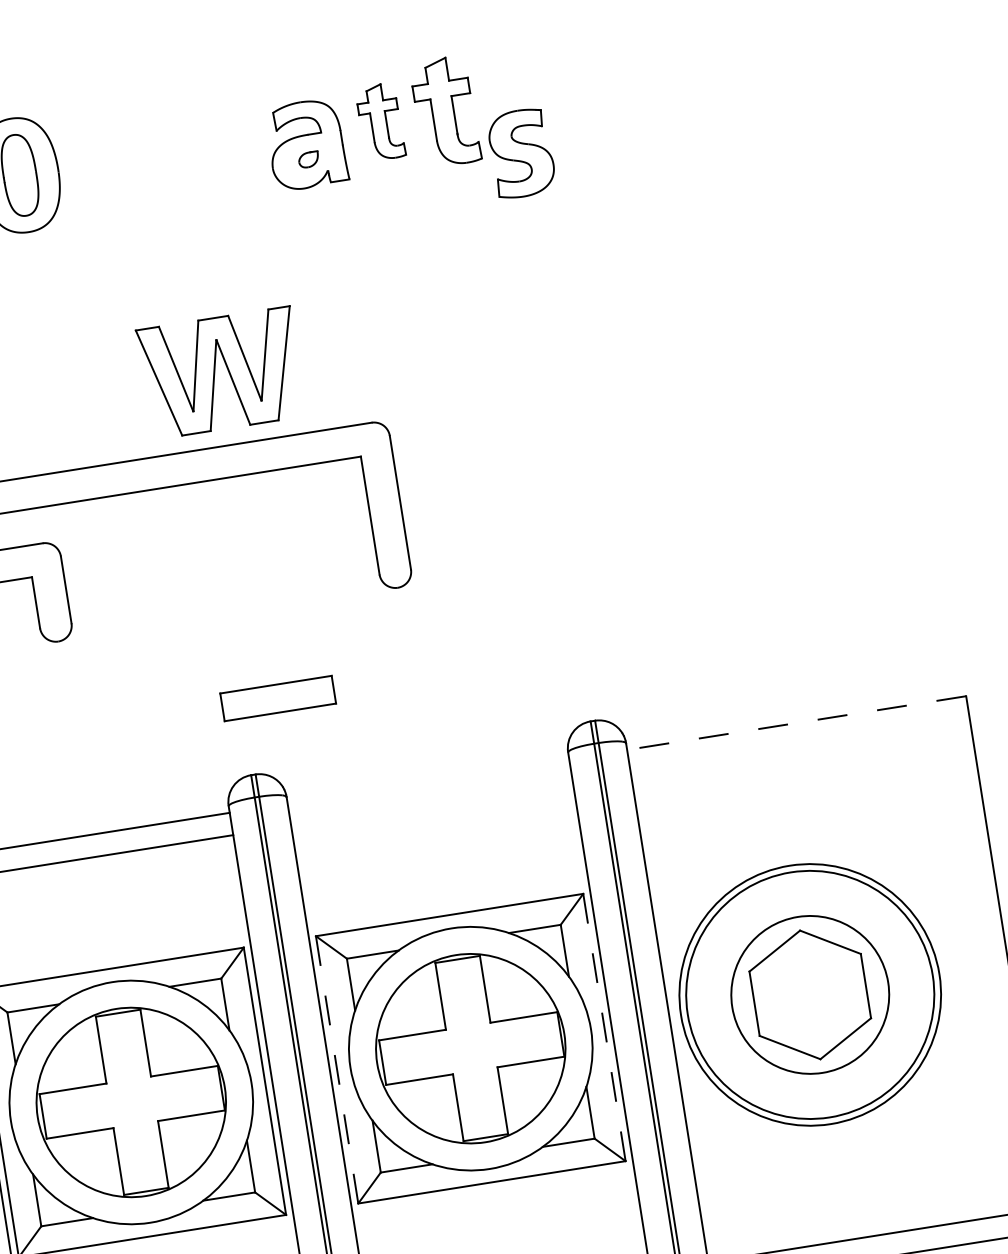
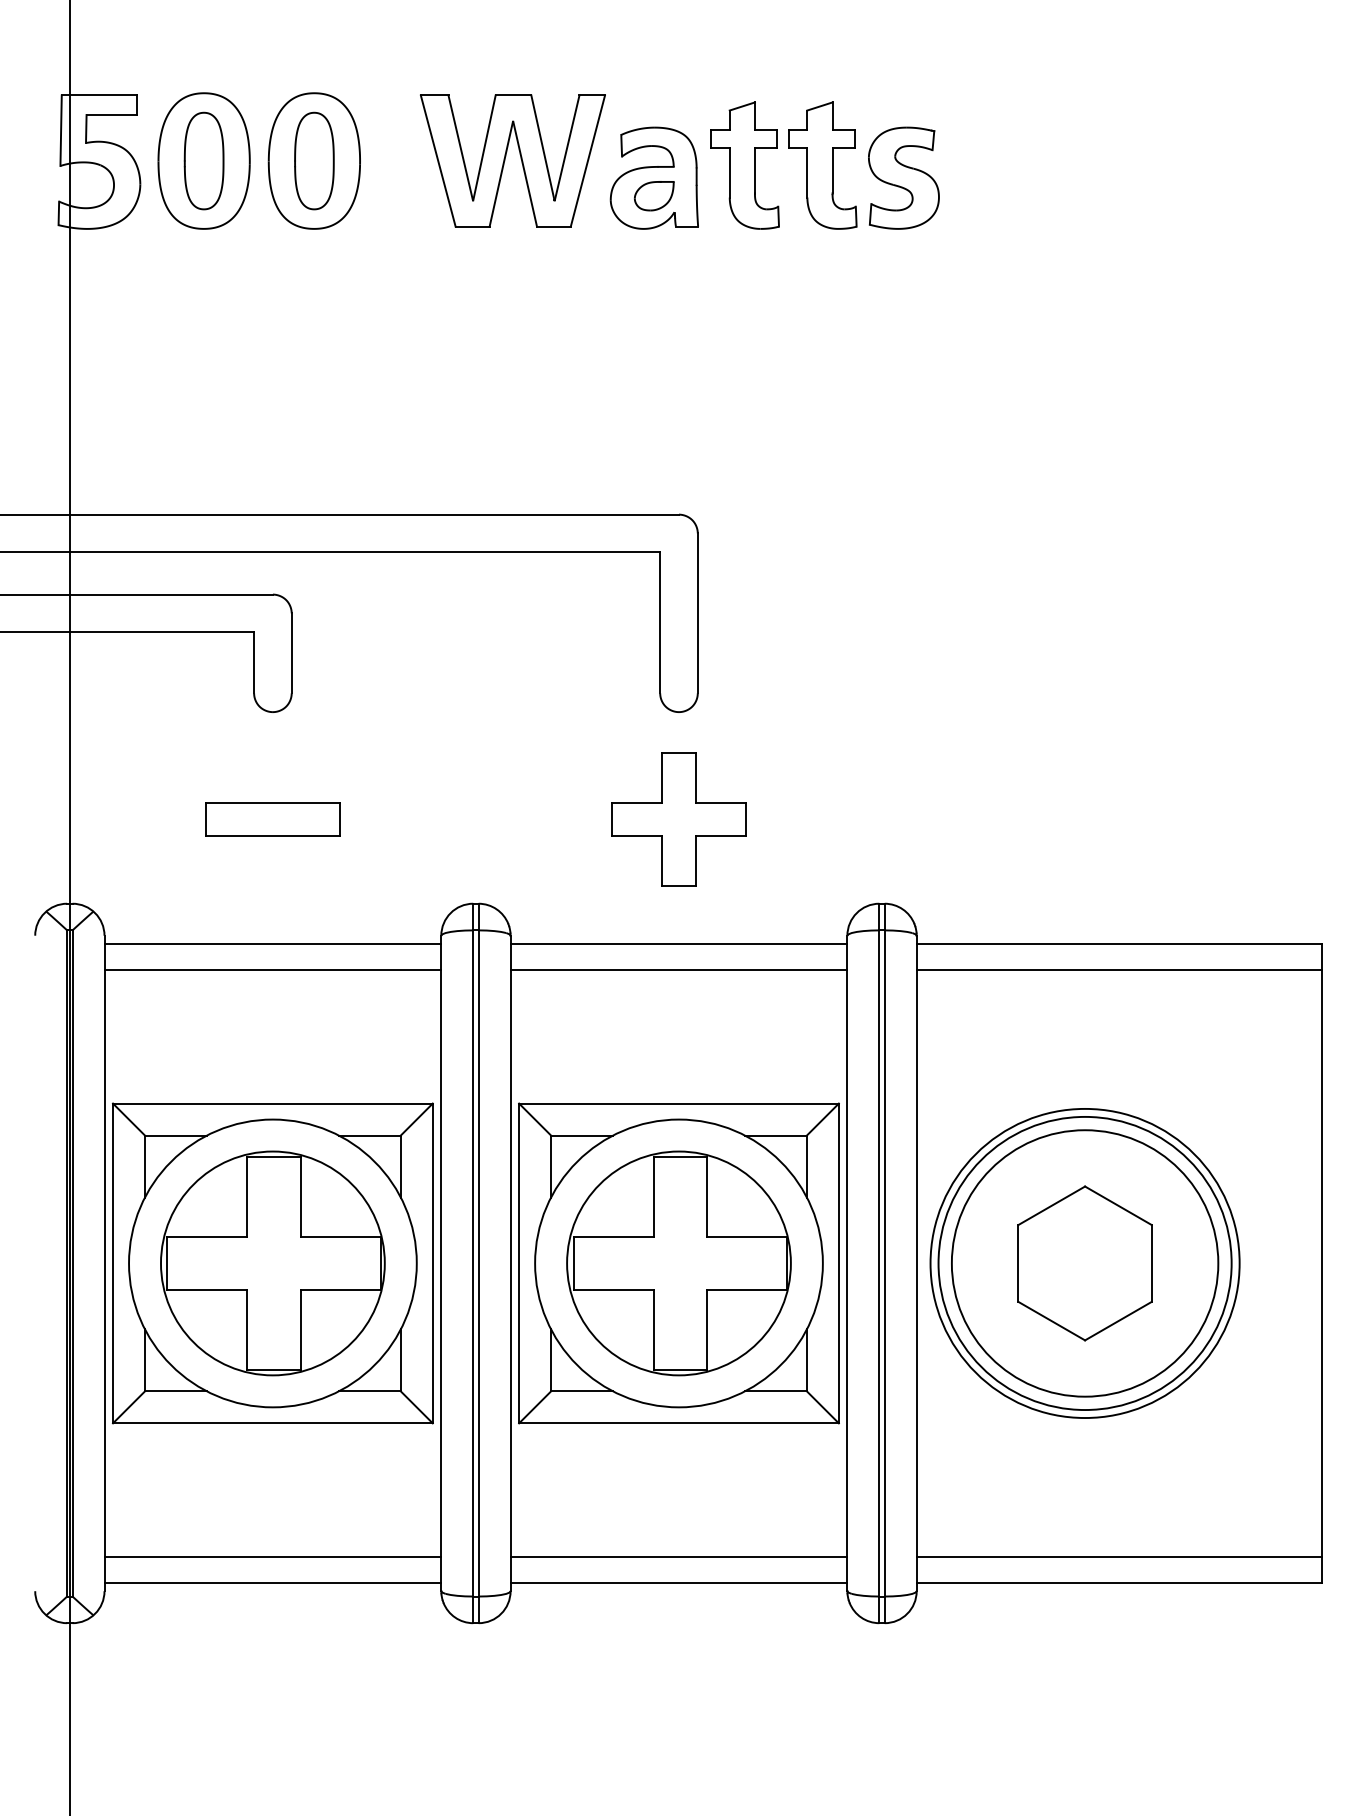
part: (380, 122) -> (744, 165), size x1.43
part: (521, 152) -> (903, 177), moved
part: (309, 159) -> (654, 196), size x1.67
part: (215, 373) -> (505, 160), moved
part: (411, 677) -> (678, 819), added
part: (277, 698) -> (272, 819), moved
line: (796, 722) -> (1119, 943), dashed -> solid
line: (800, 745) -> (1119, 970), added
line: (428, 781) -> (678, 943), added
line: (431, 803) -> (678, 970), added
circle: (809, 995) -> (1084, 1263), size x1.43
line: (604, 1027) -> (838, 1263), dashed -> solid
line: (337, 1069) -> (519, 1263), dashed -> solid

